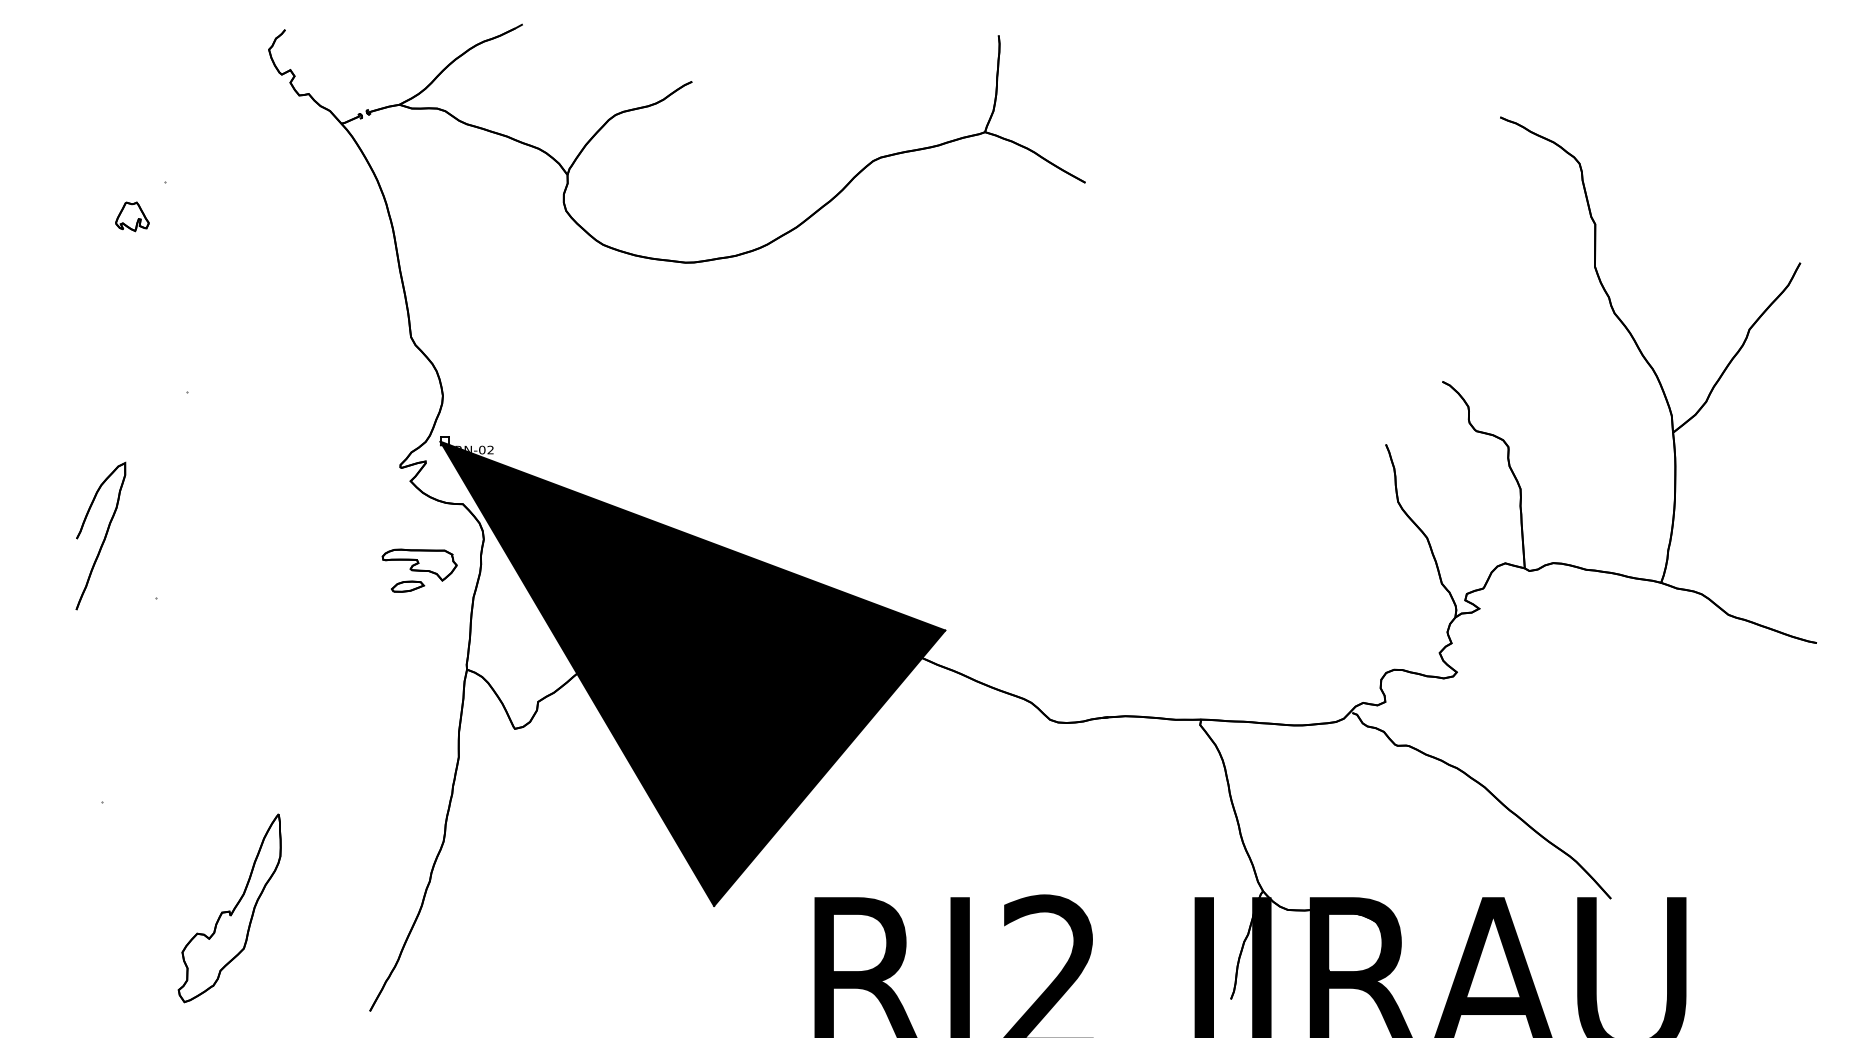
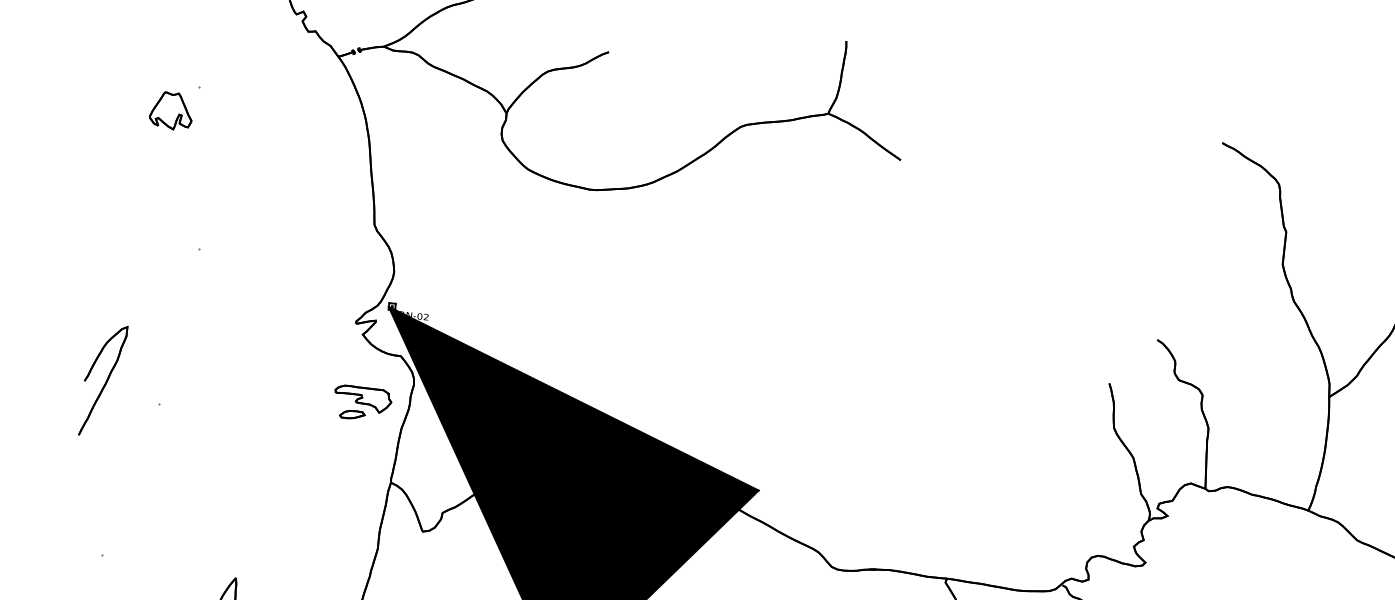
part: (132, 216) -> (171, 110), size x1.67
part: (100, 535) -> (102, 380), moved

